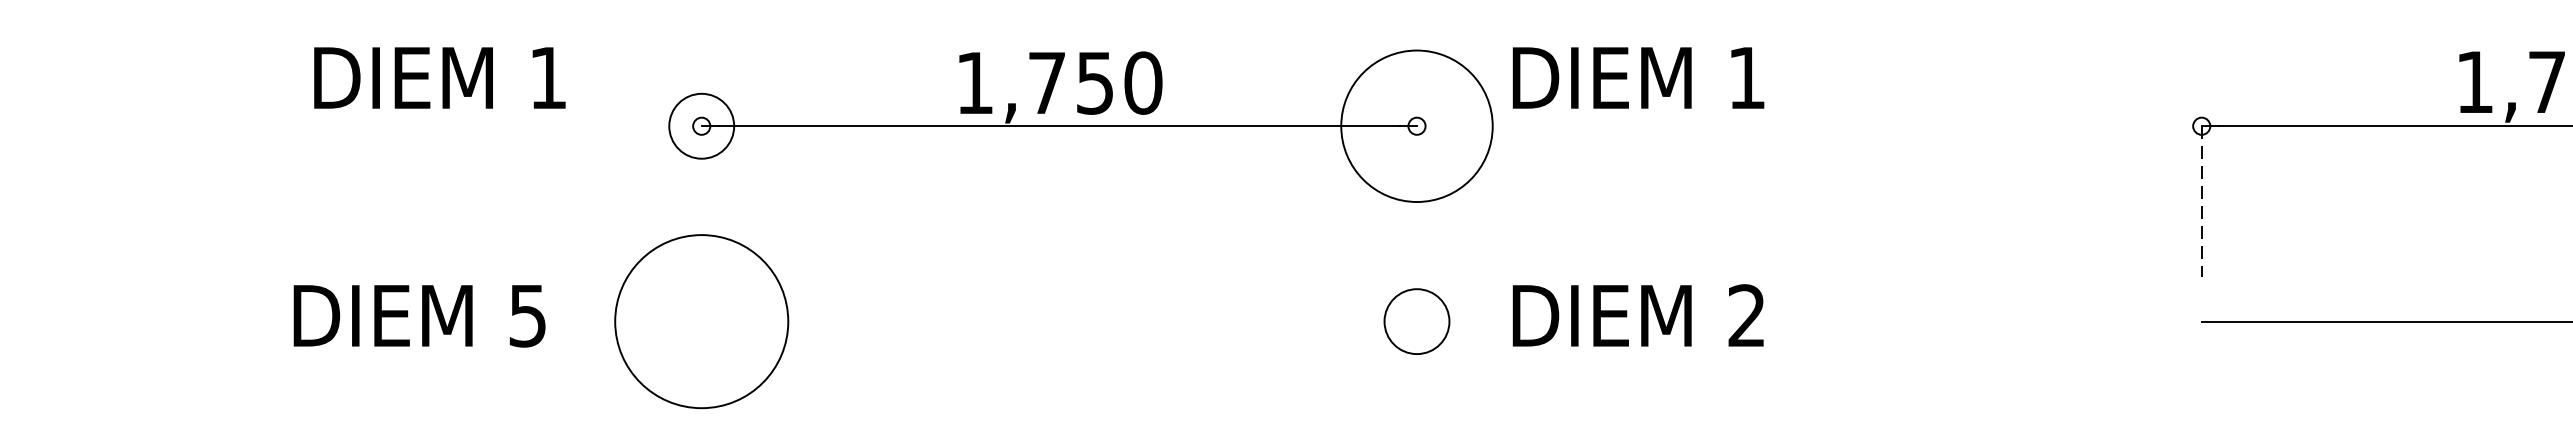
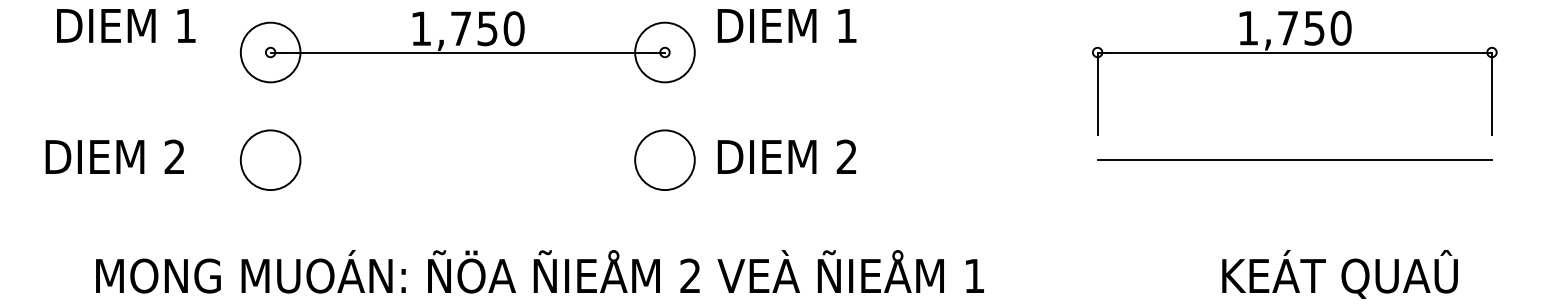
circle: (701, 126) -> (270, 52), size x1.67
circle: (1416, 126) -> (664, 52), size x0.71
line: (2201, 202) -> (1097, 94), dashed -> solid
text: (527, 314) -> (174, 156), 5 -> 2
circle: (701, 322) -> (270, 160), size x0.62
circle: (1416, 322) -> (664, 160), size x1.67

